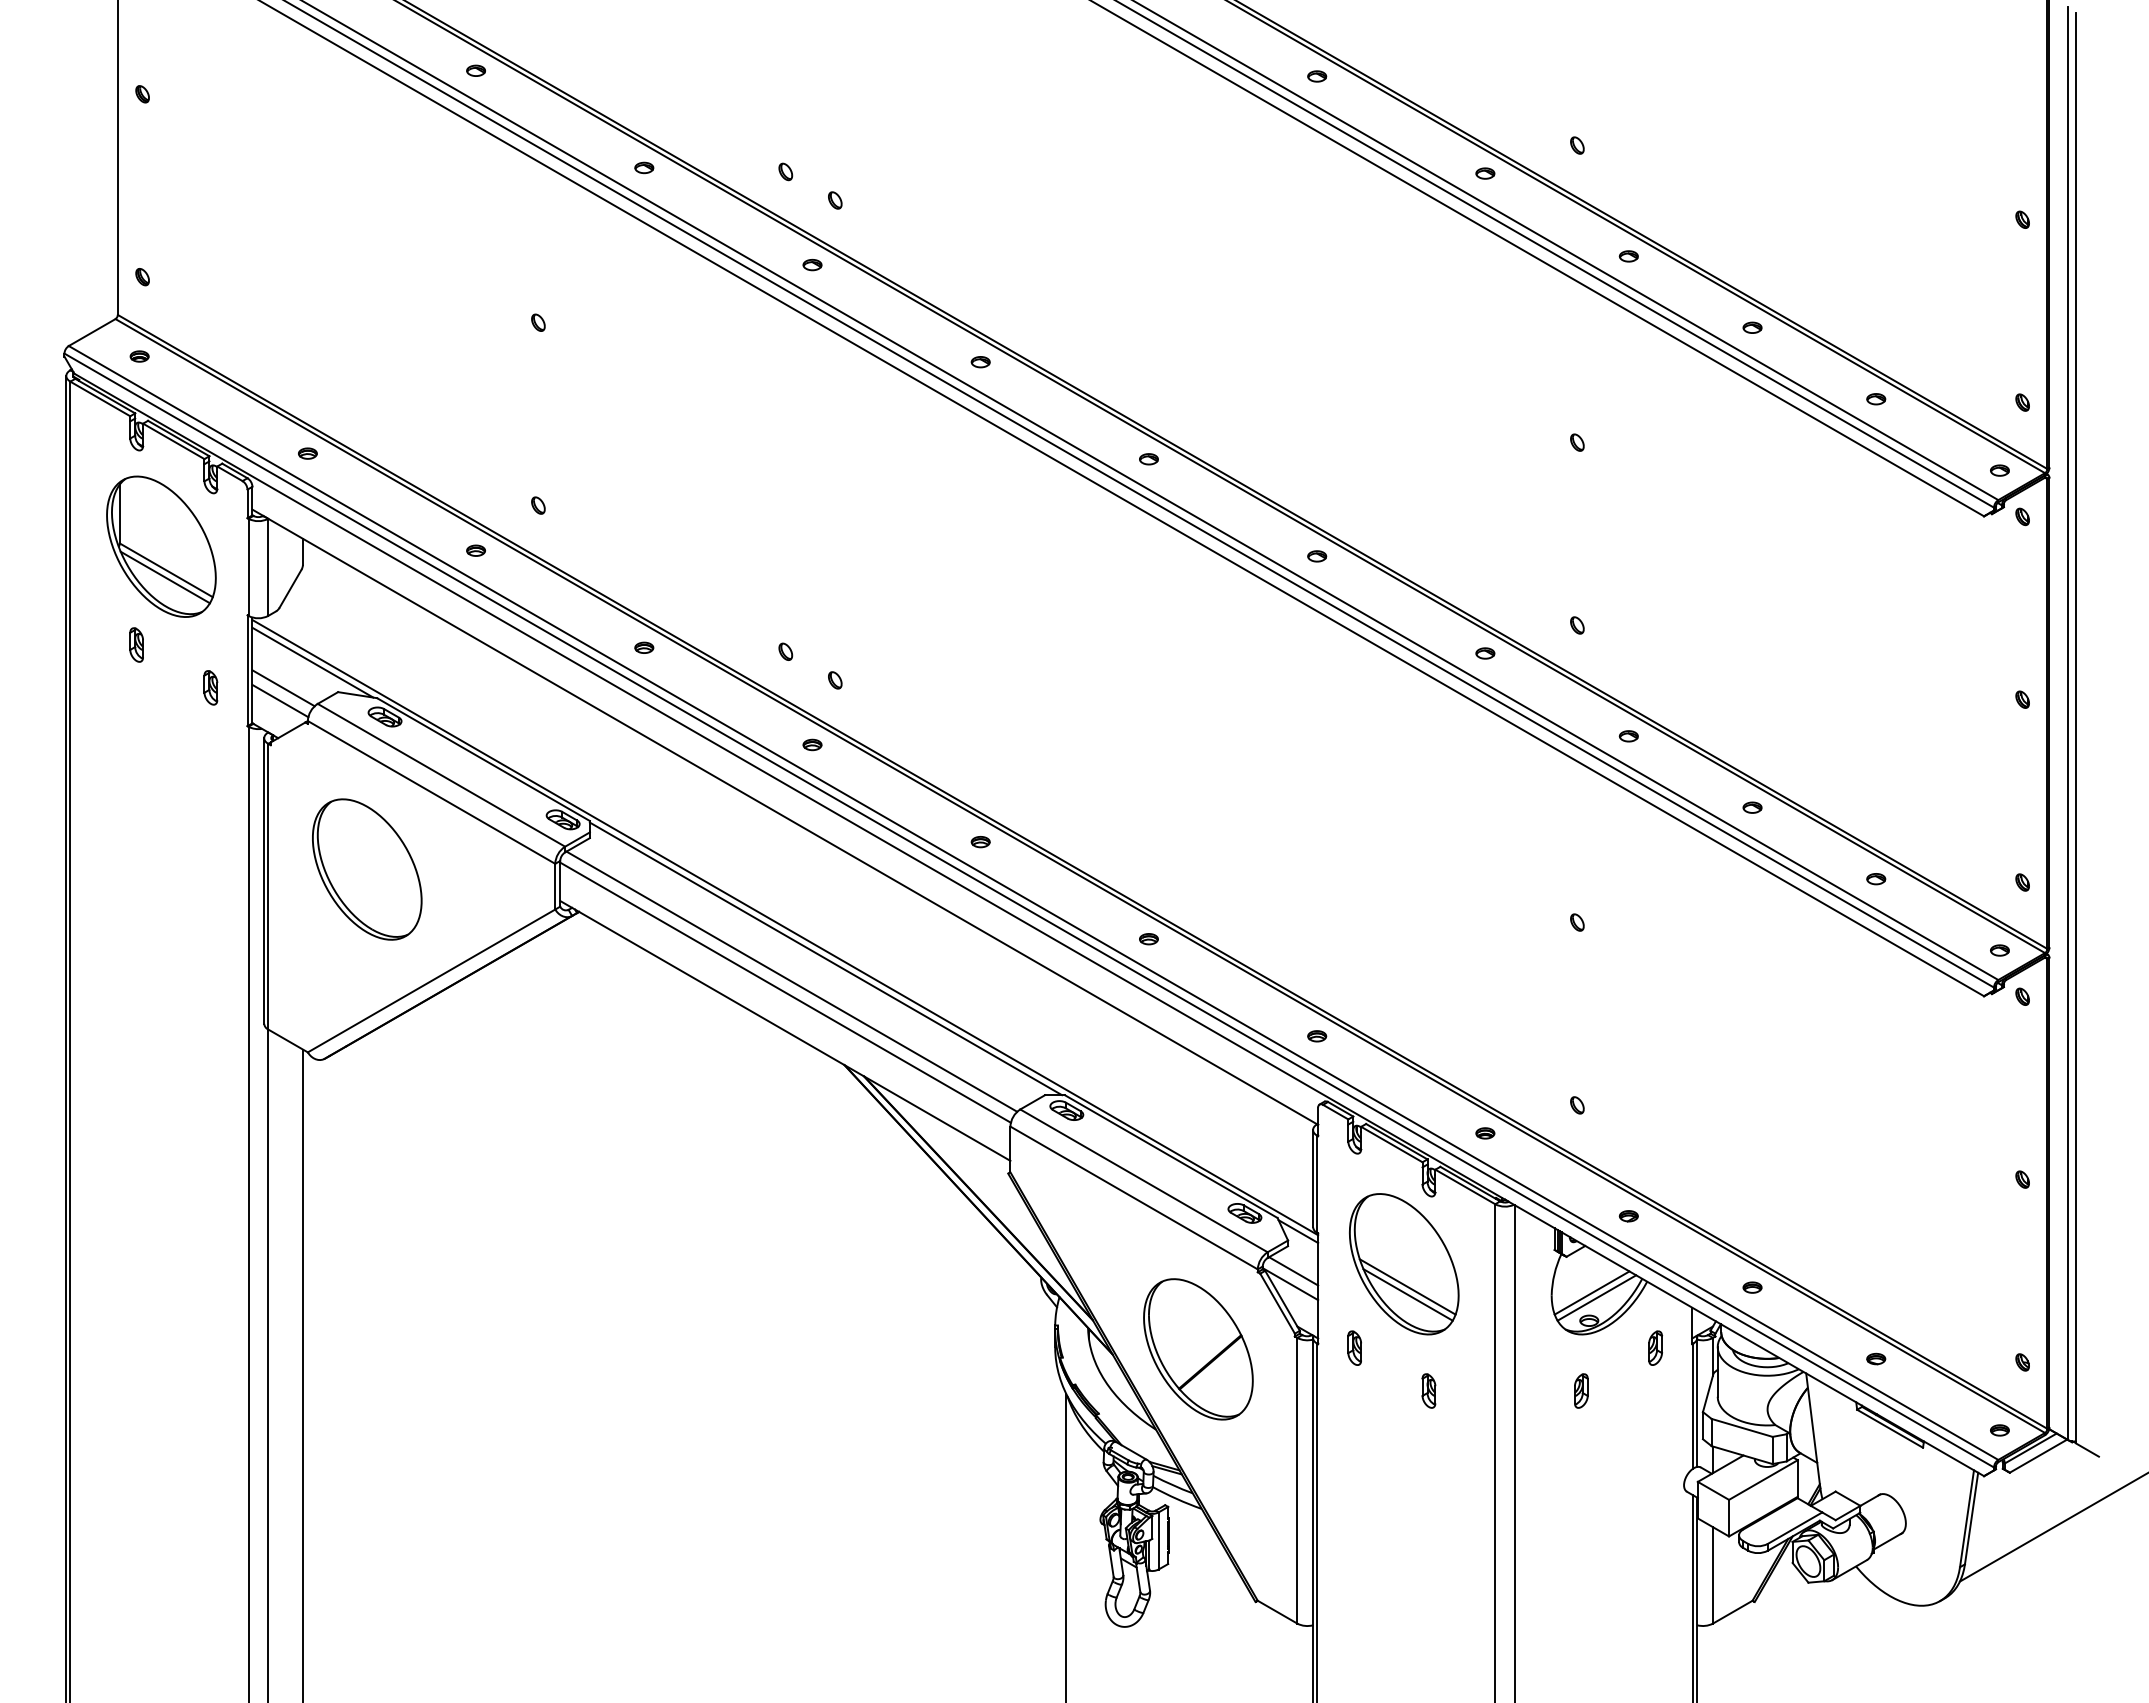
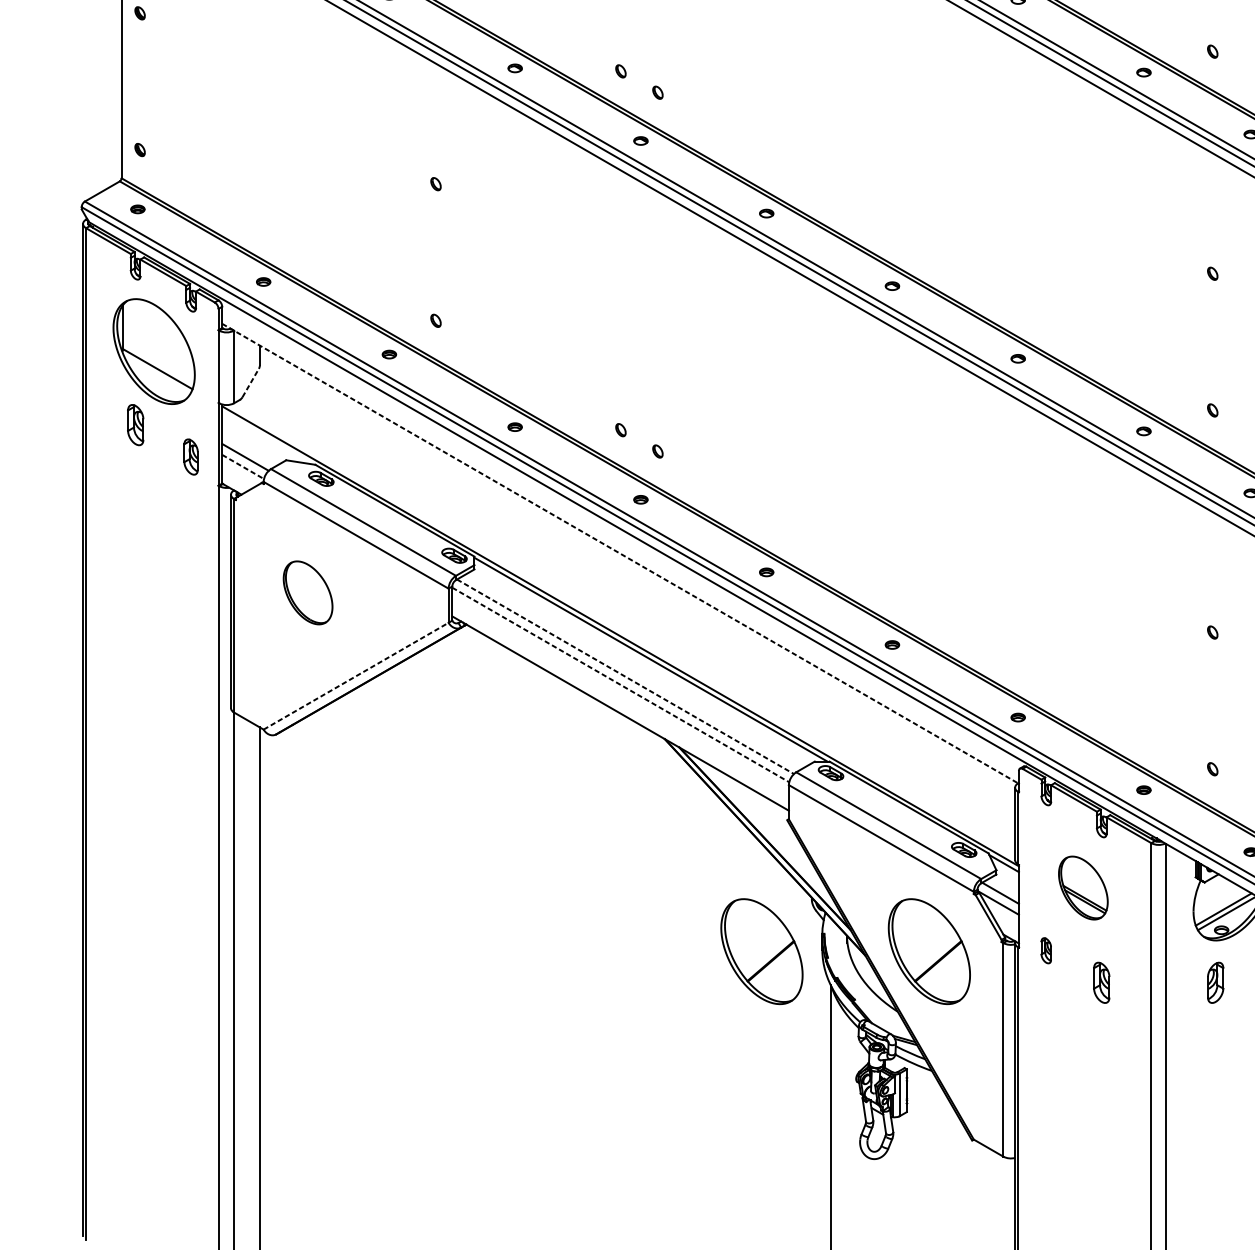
line: (164, 577) -> (156, 374), removed
line: (290, 588) -> (250, 382), solid -> dashed
part: (136, 644) -> (135, 424), size x1.6
line: (312, 662) -> (267, 438), removed
part: (210, 687) -> (190, 456), size x1.4
line: (280, 701) -> (243, 467), solid -> dashed
line: (785, 817) -> (620, 554), solid -> dashed
part: (367, 869) -> (308, 592), size x0.6
line: (431, 980) -> (356, 675), solid -> dashed
line: (792, 981) -> (625, 676), solid -> dashed
line: (785, 992) -> (620, 684), solid -> dashed
part: (1404, 1264) -> (1083, 888), size x0.6
part: (974, 1349) -> (762, 951), added
part: (1428, 1390) -> (1101, 982), size x1.6
part: (1581, 1390) -> (1215, 982), size x1.6

